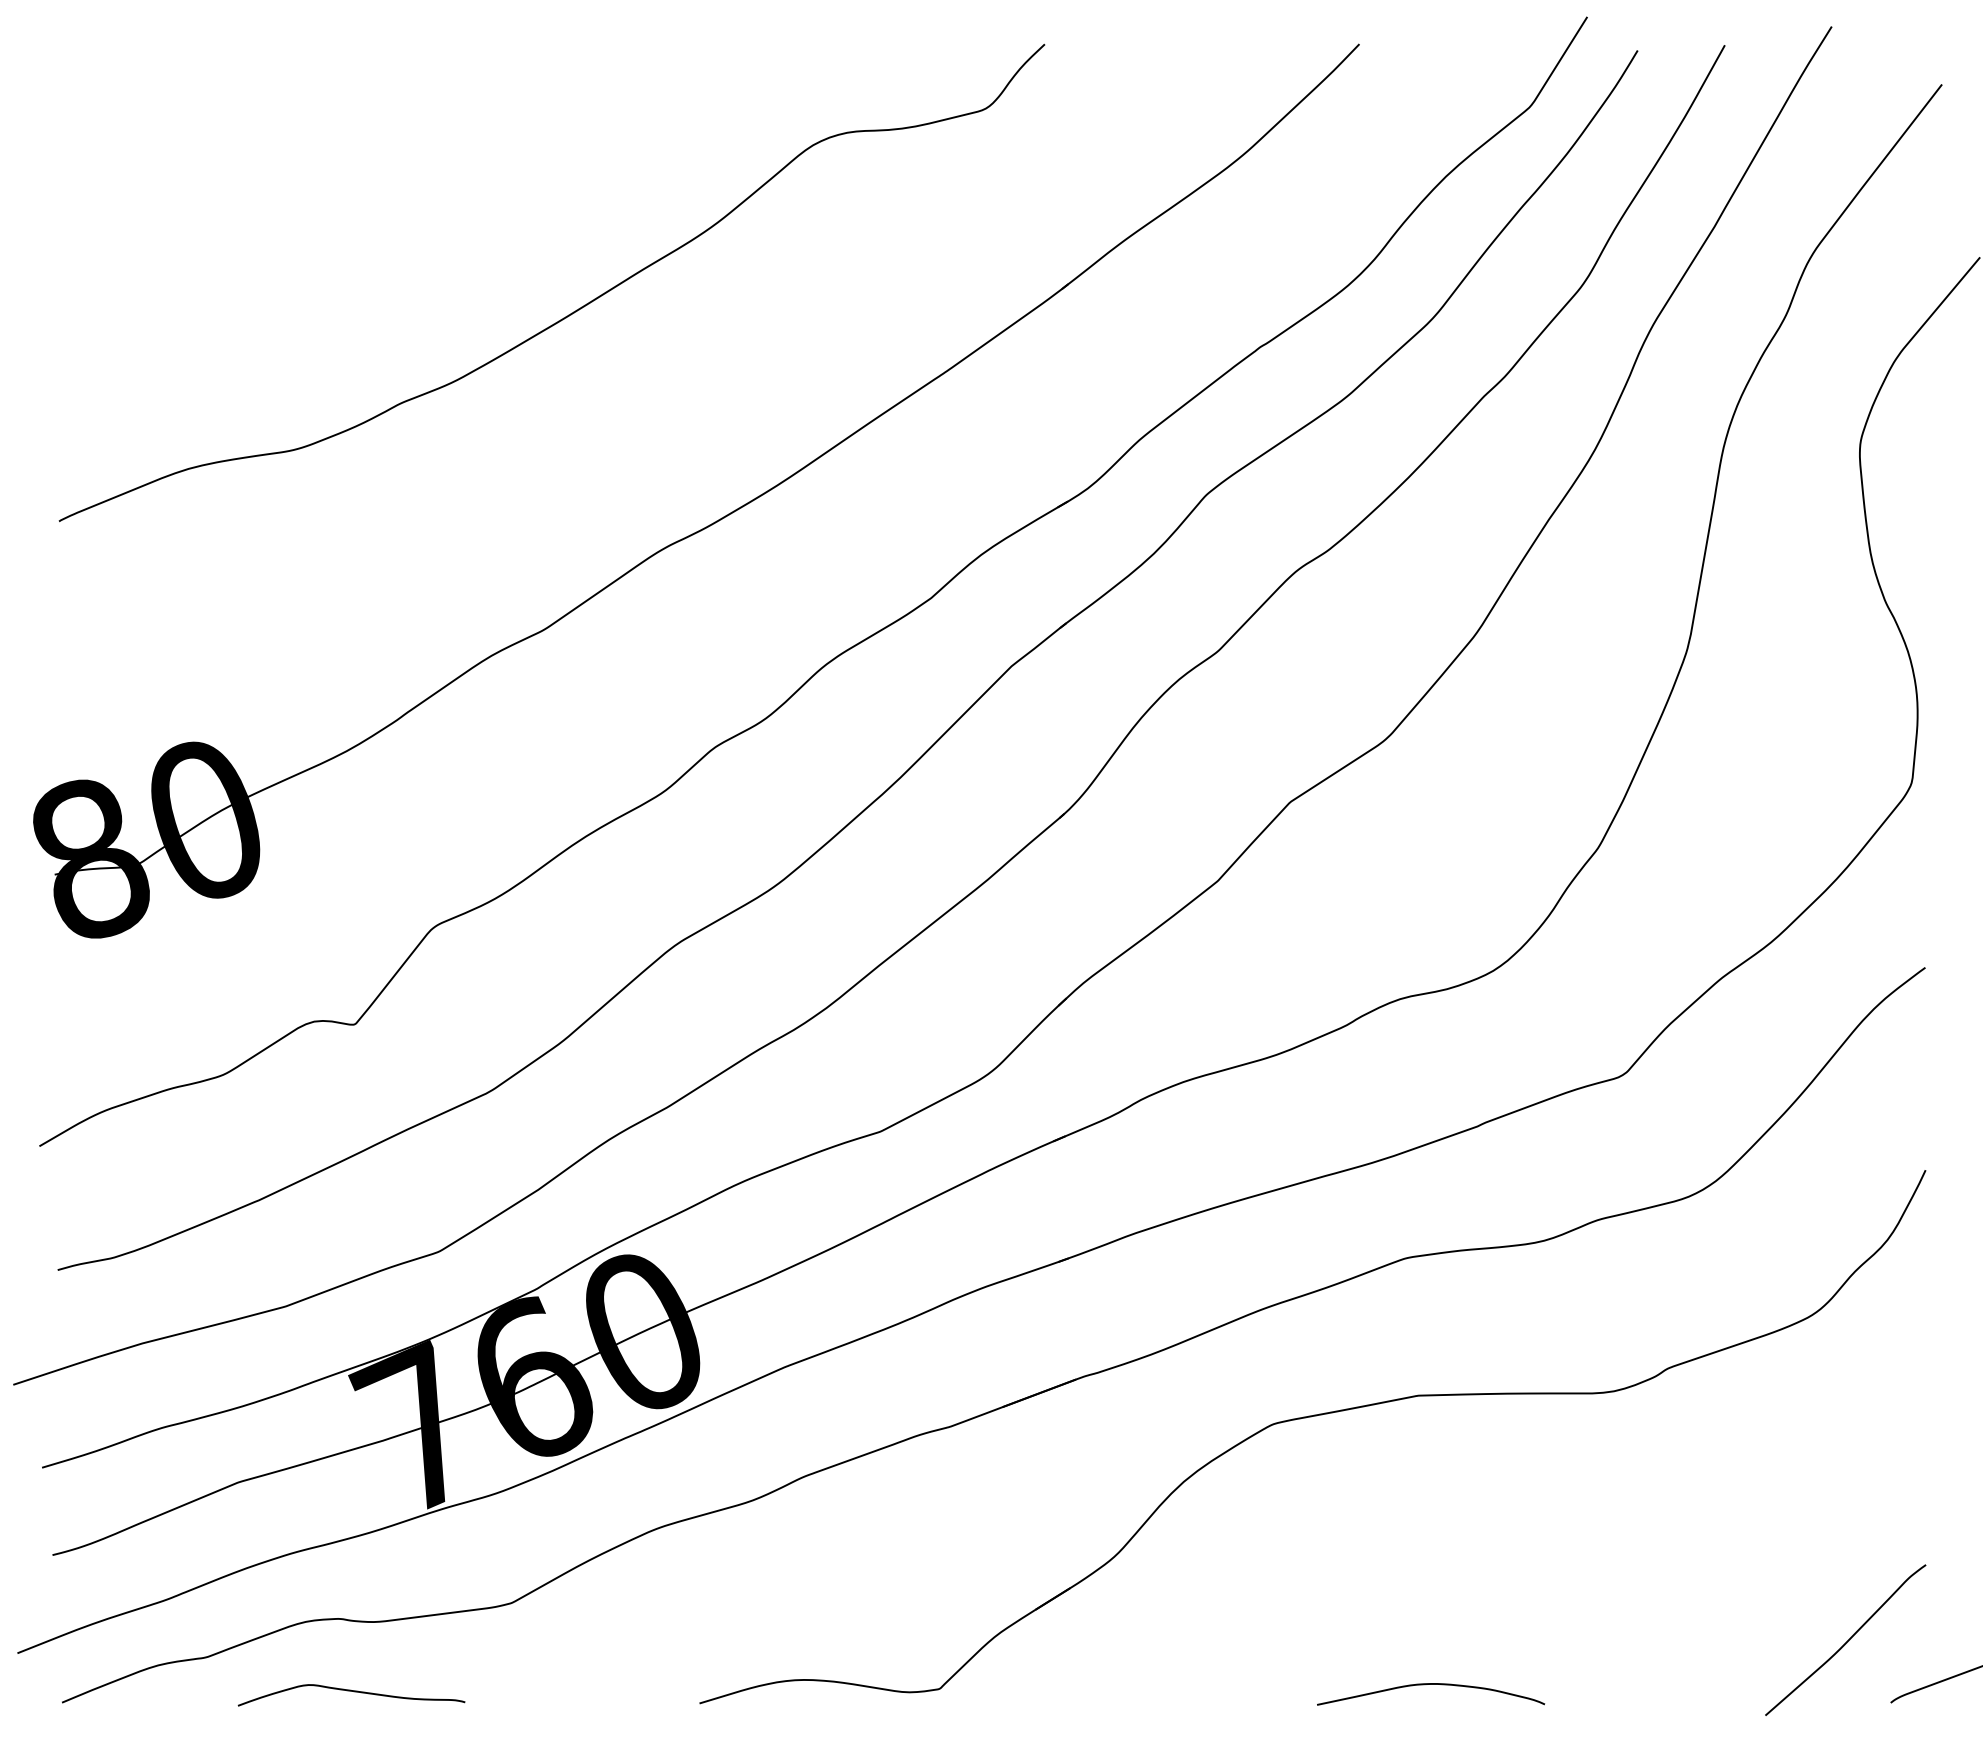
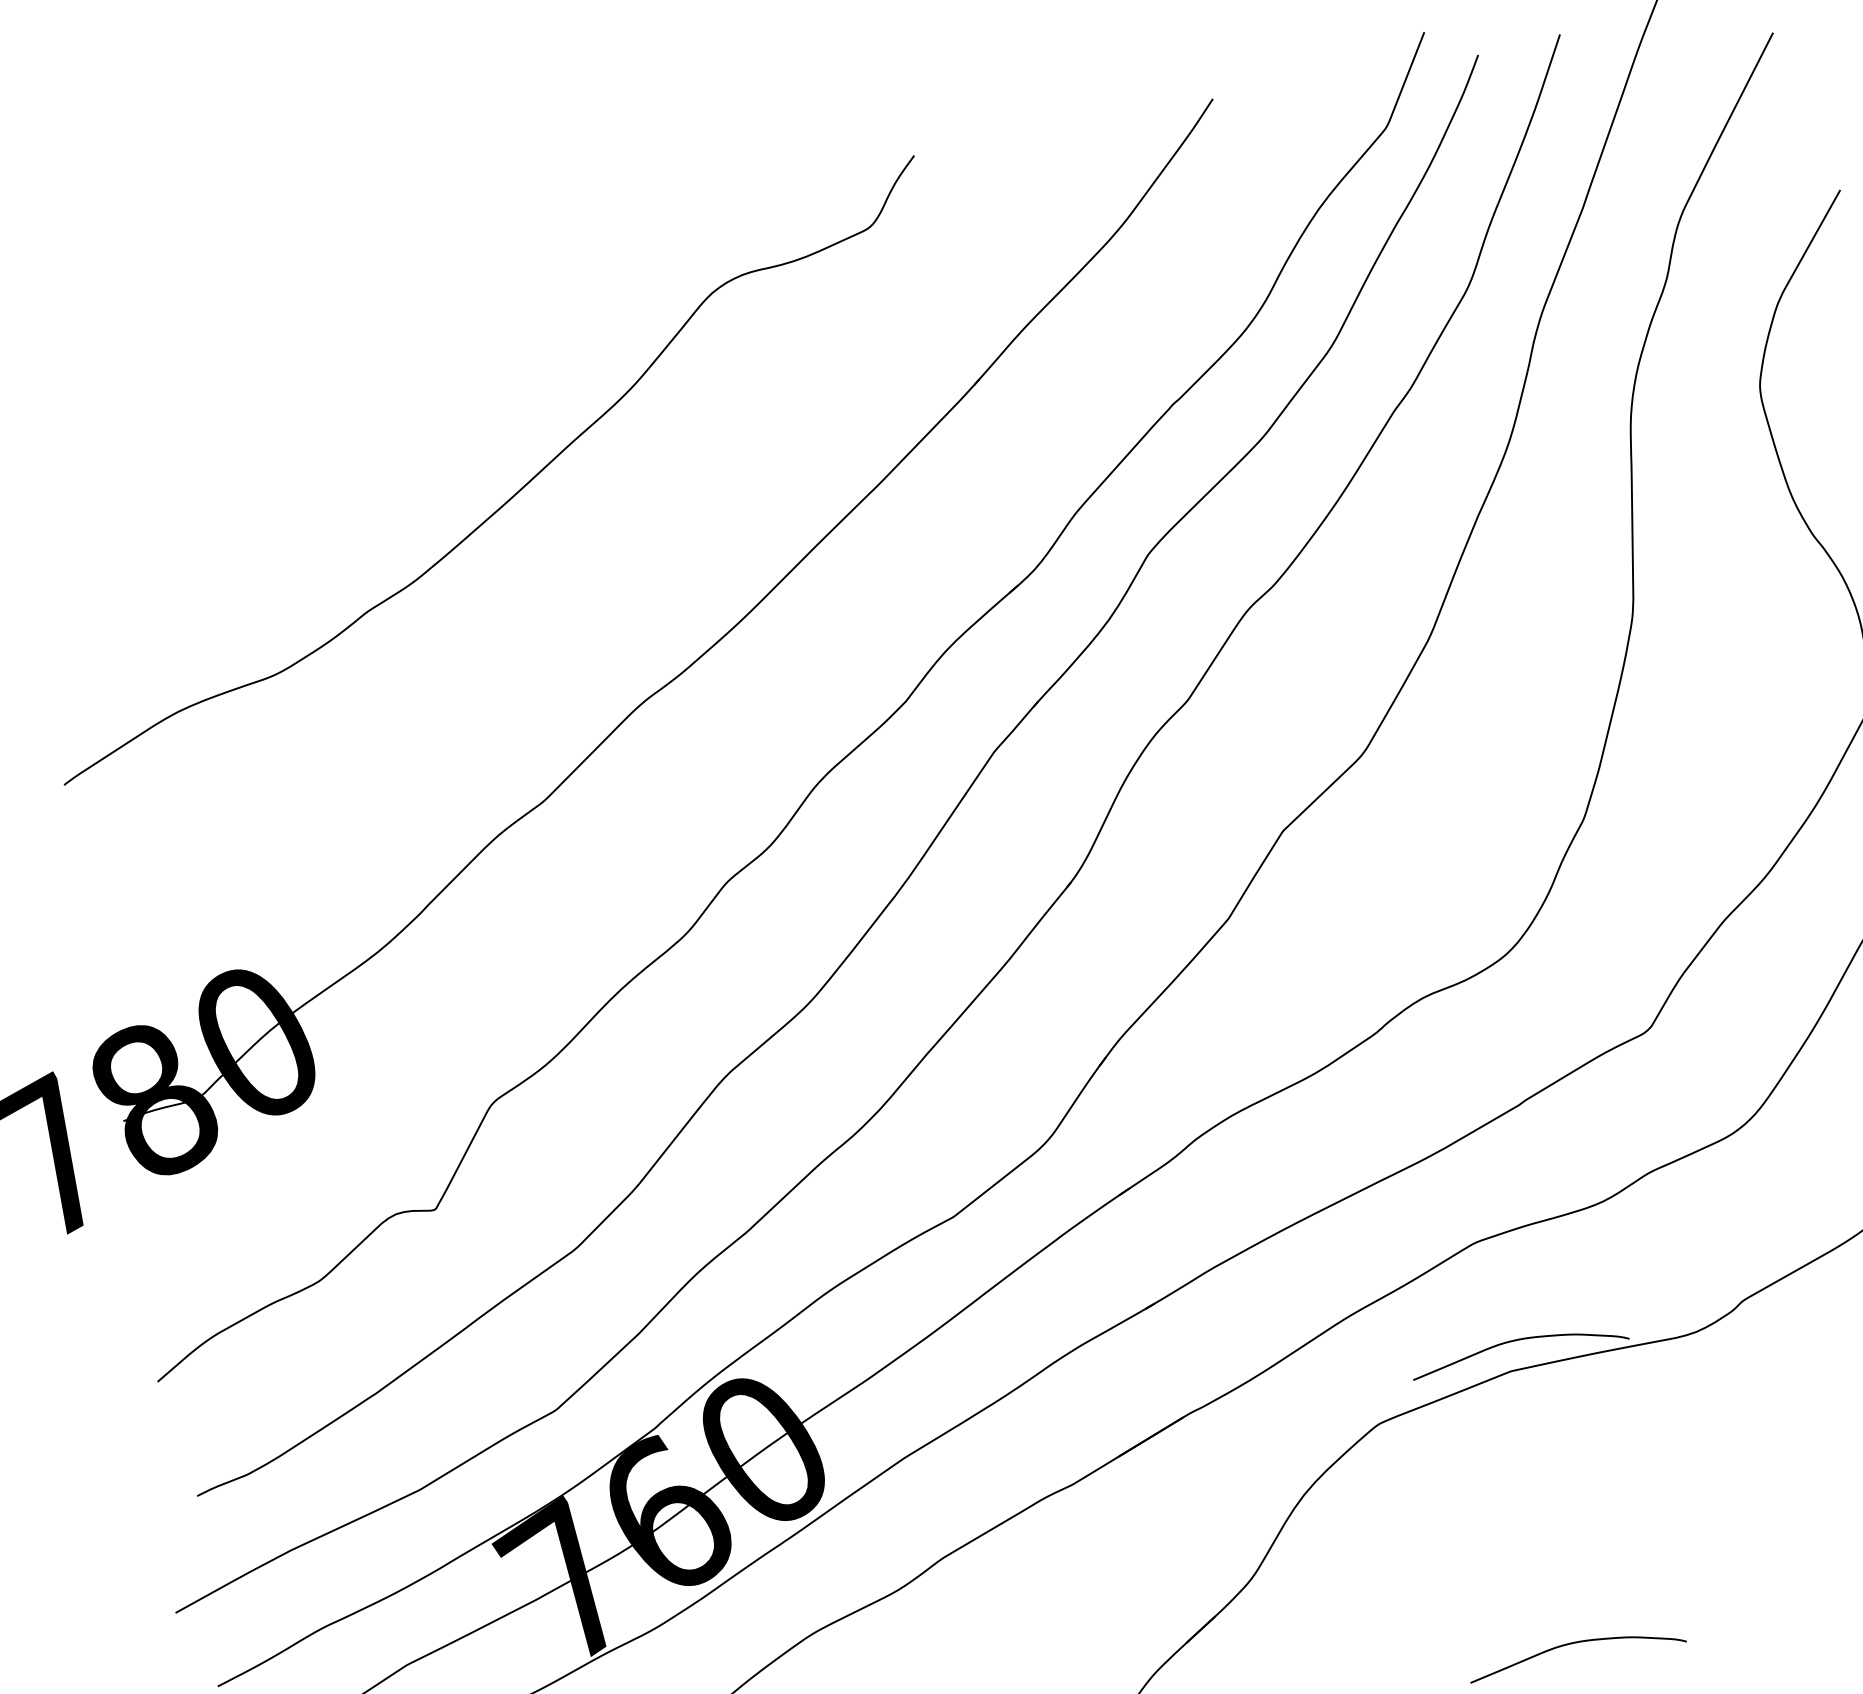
curve: (1431, 1365) -> (1518, 1340), added

